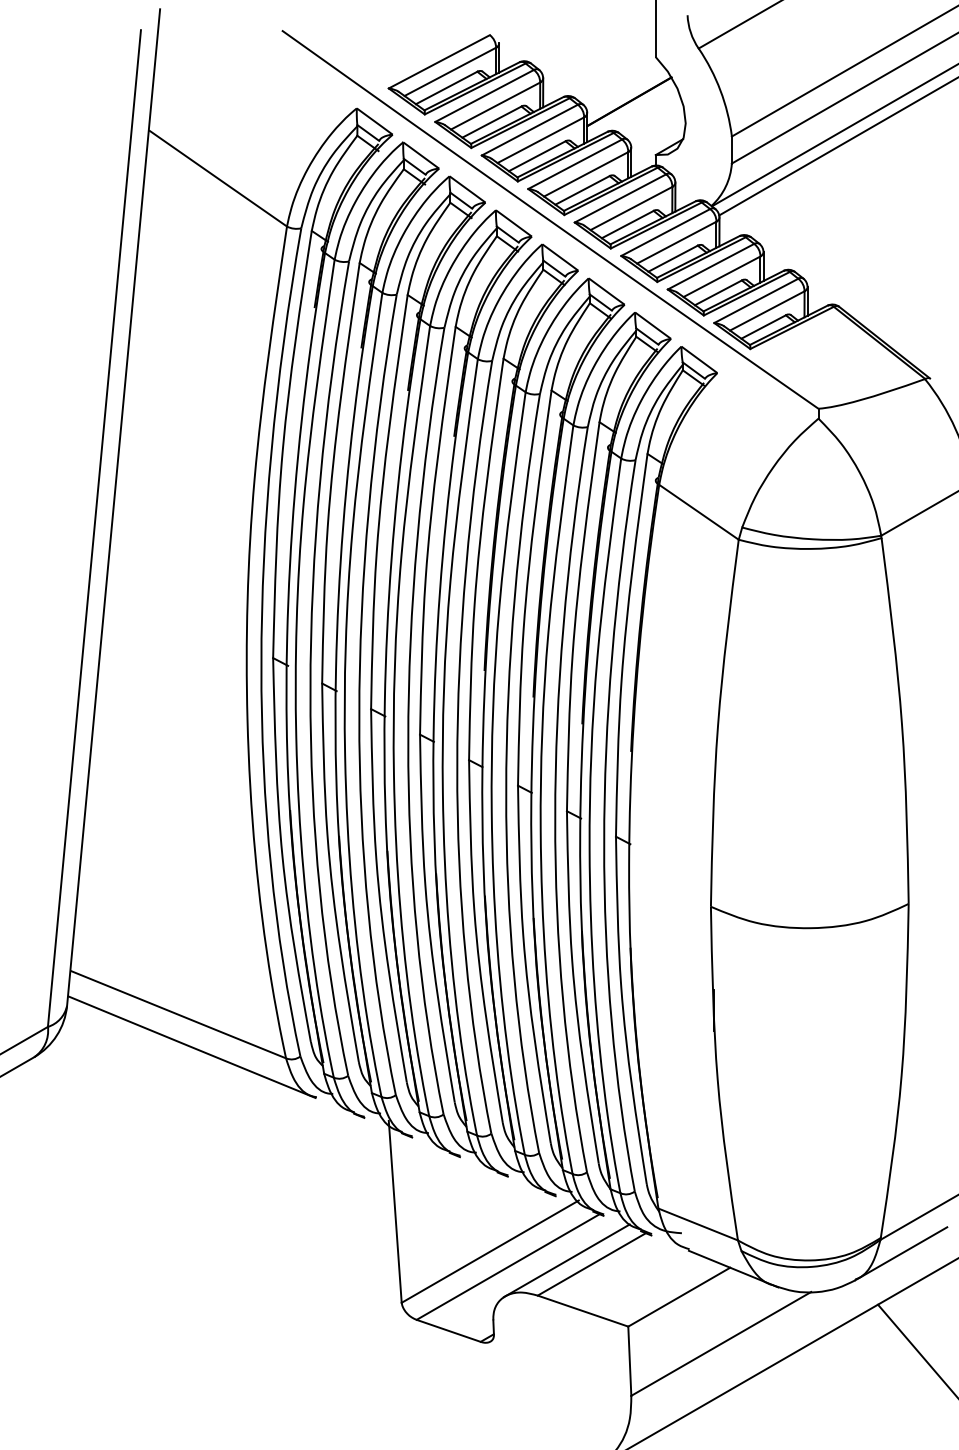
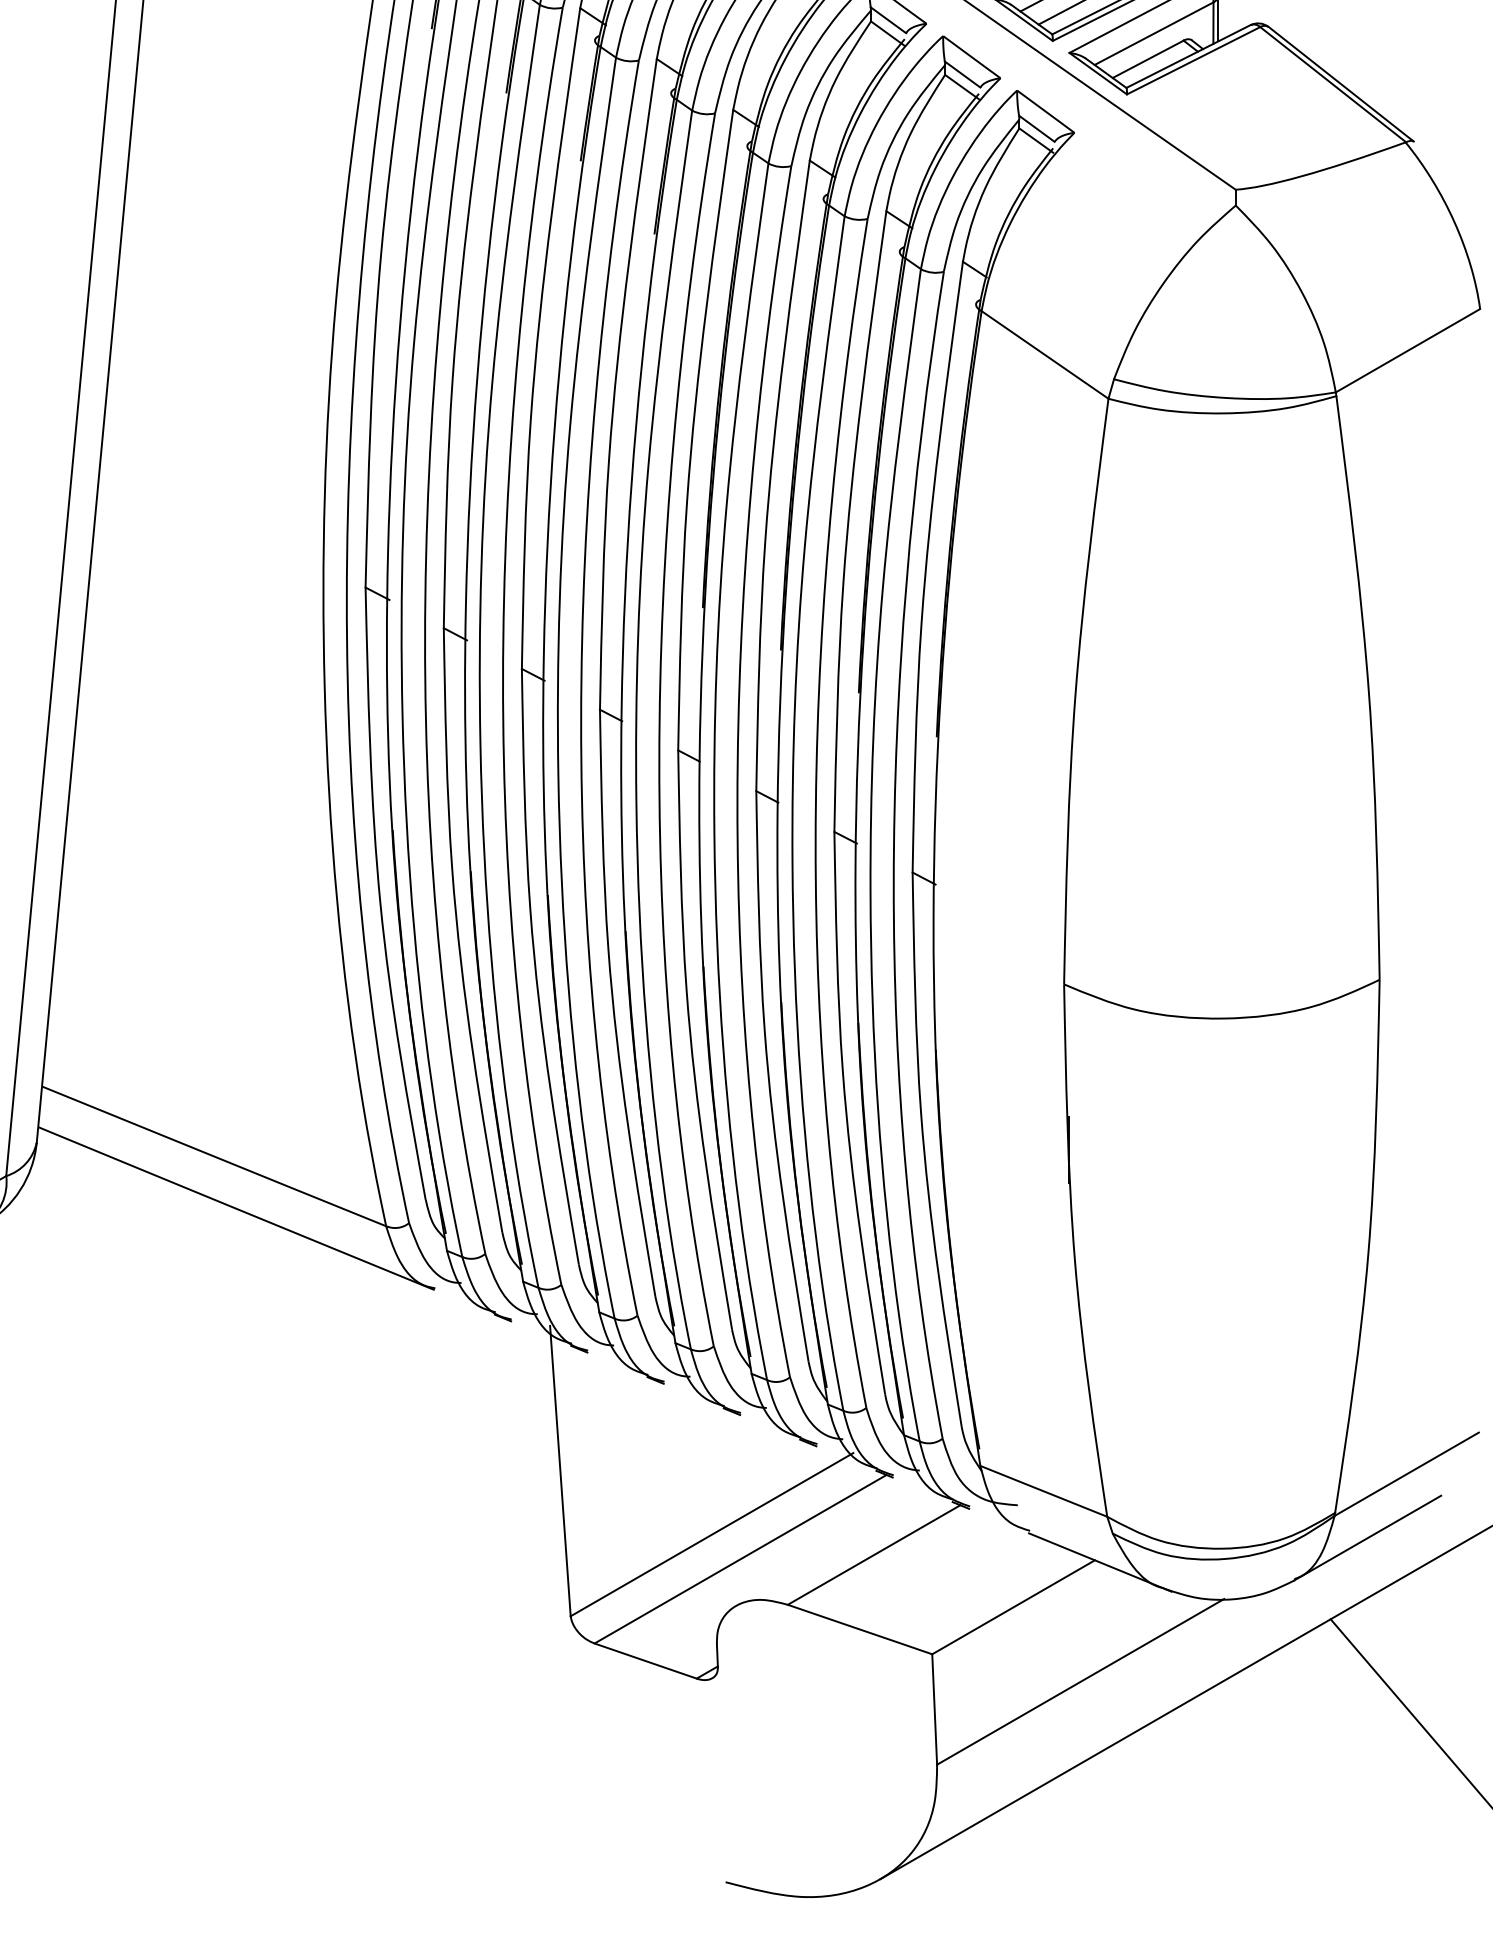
line: (566, 1260) -> (833, 1548), removed

